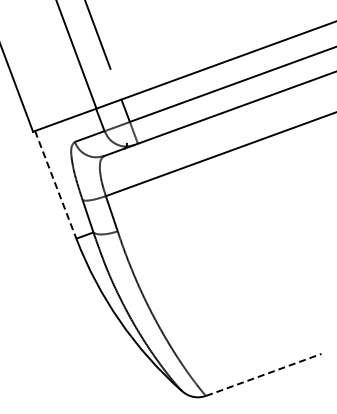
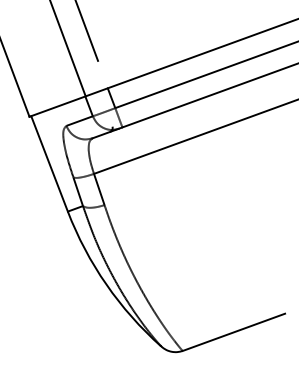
line: (55, 184) -> (49, 163), dashed -> solid
line: (264, 374) -> (234, 331), dashed -> solid

